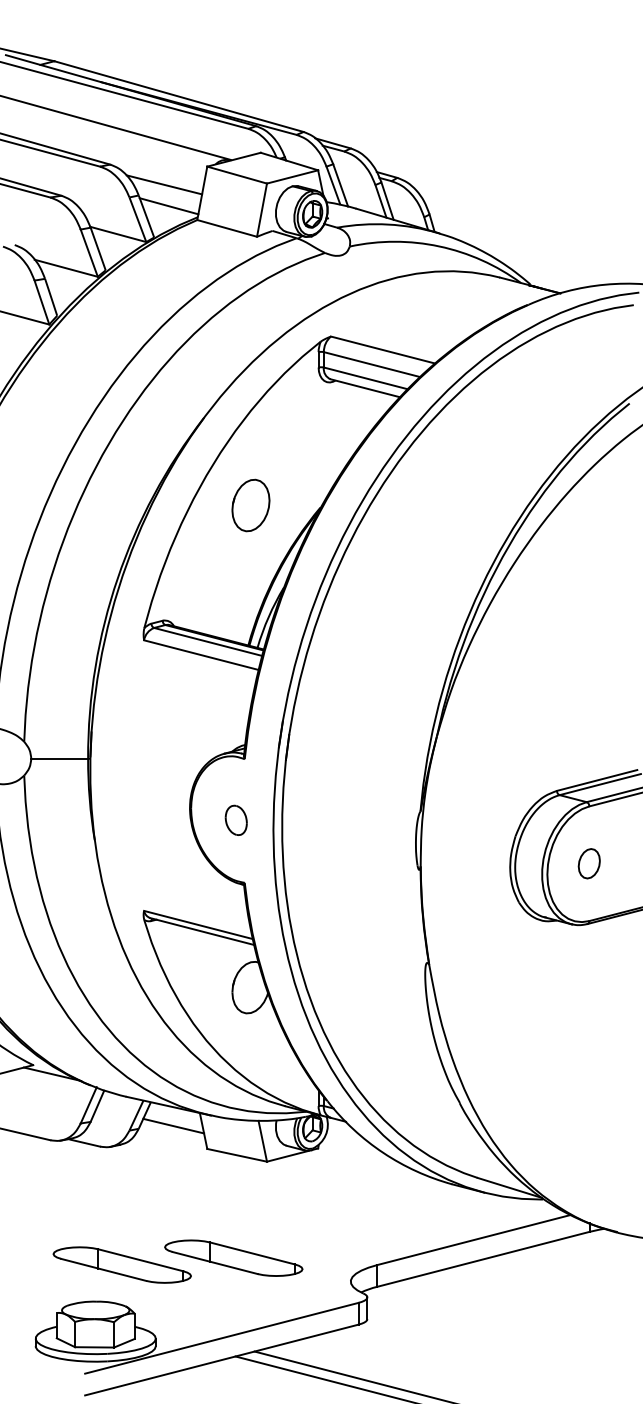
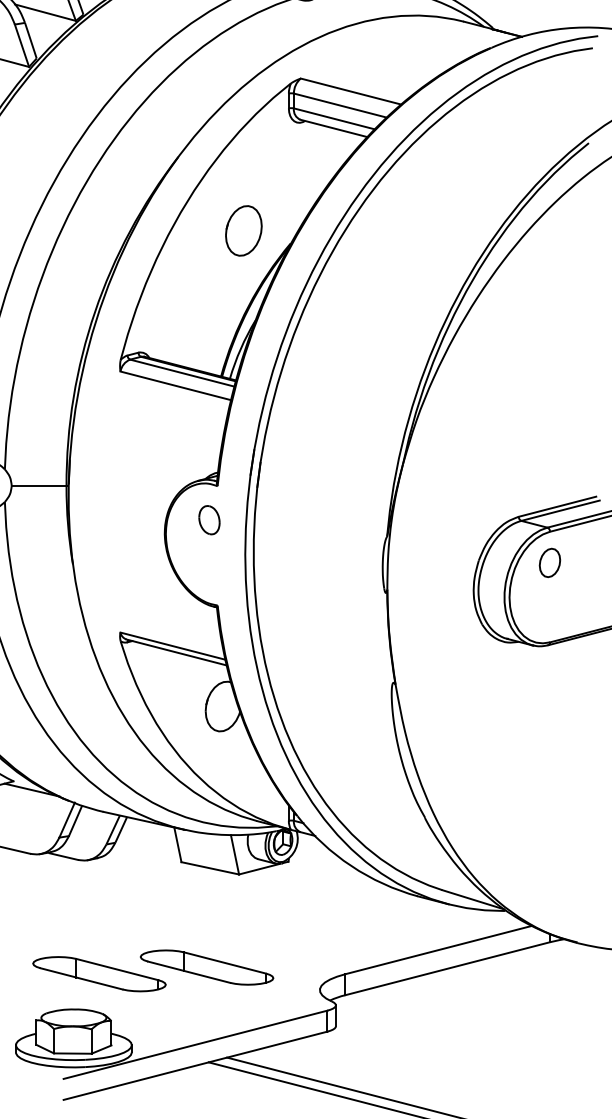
part: (250, 505) -> (243, 230), moved
part: (235, 819) -> (208, 519), moved
part: (588, 863) -> (549, 562), moved
line: (173, 1125) -> (148, 839), removed

